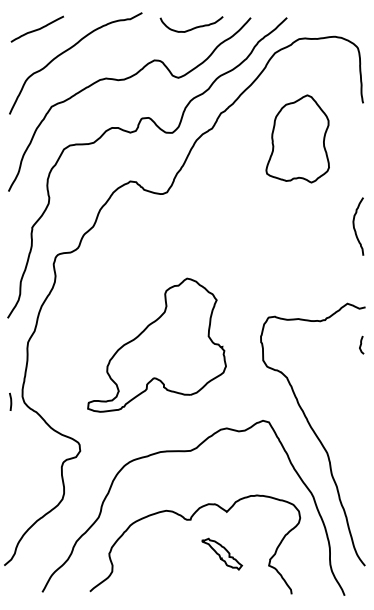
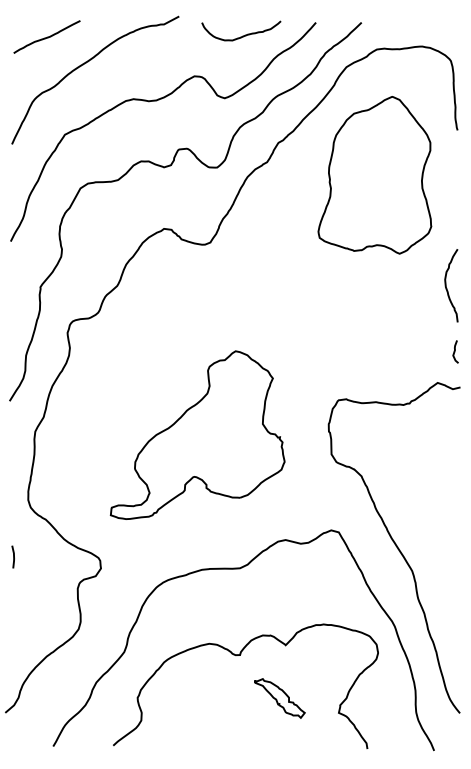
part: (297, 138) -> (374, 174), size x1.43
curve: (361, 344) -> (455, 351), moved
line: (10, 401) -> (13, 556), moved

